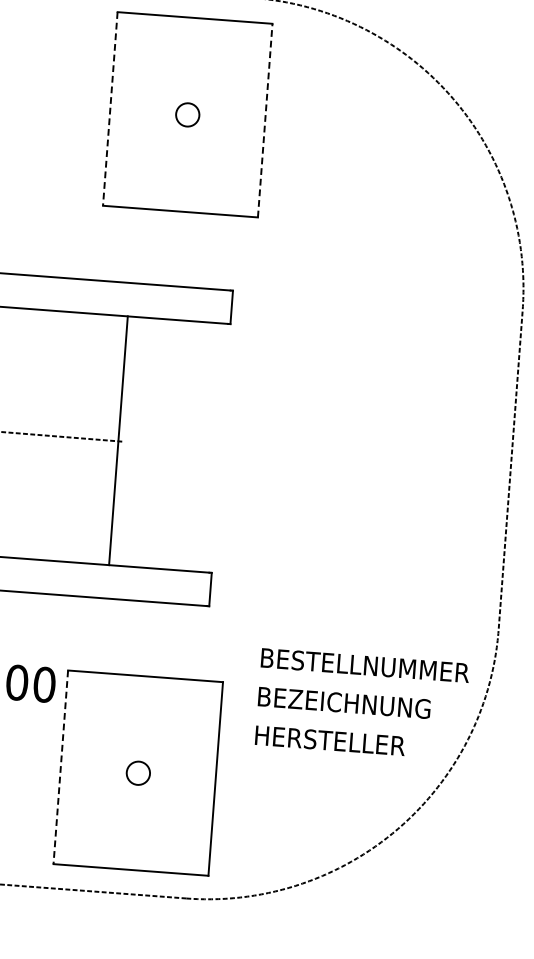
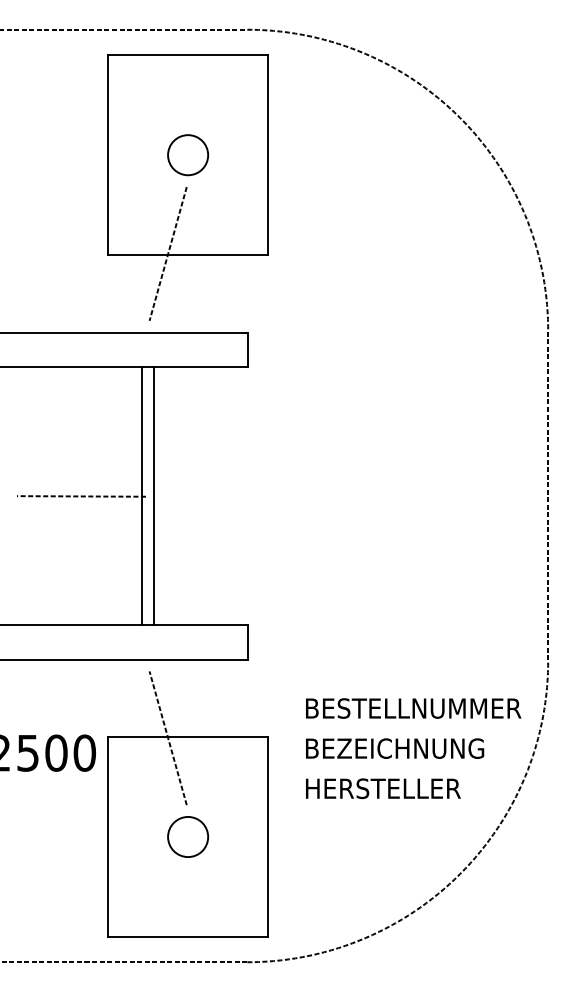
line: (109, 109) -> (107, 155), dashed -> solid
circle: (188, 115) -> (188, 155), size x1.67
line: (265, 120) -> (268, 154), dashed -> solid
line: (160, 208) -> (167, 253), added
line: (130, 441) -> (154, 495), added
line: (125, 676) -> (167, 738), added
line: (60, 767) -> (107, 837), dashed -> solid
circle: (138, 772) -> (188, 836), size x1.67

